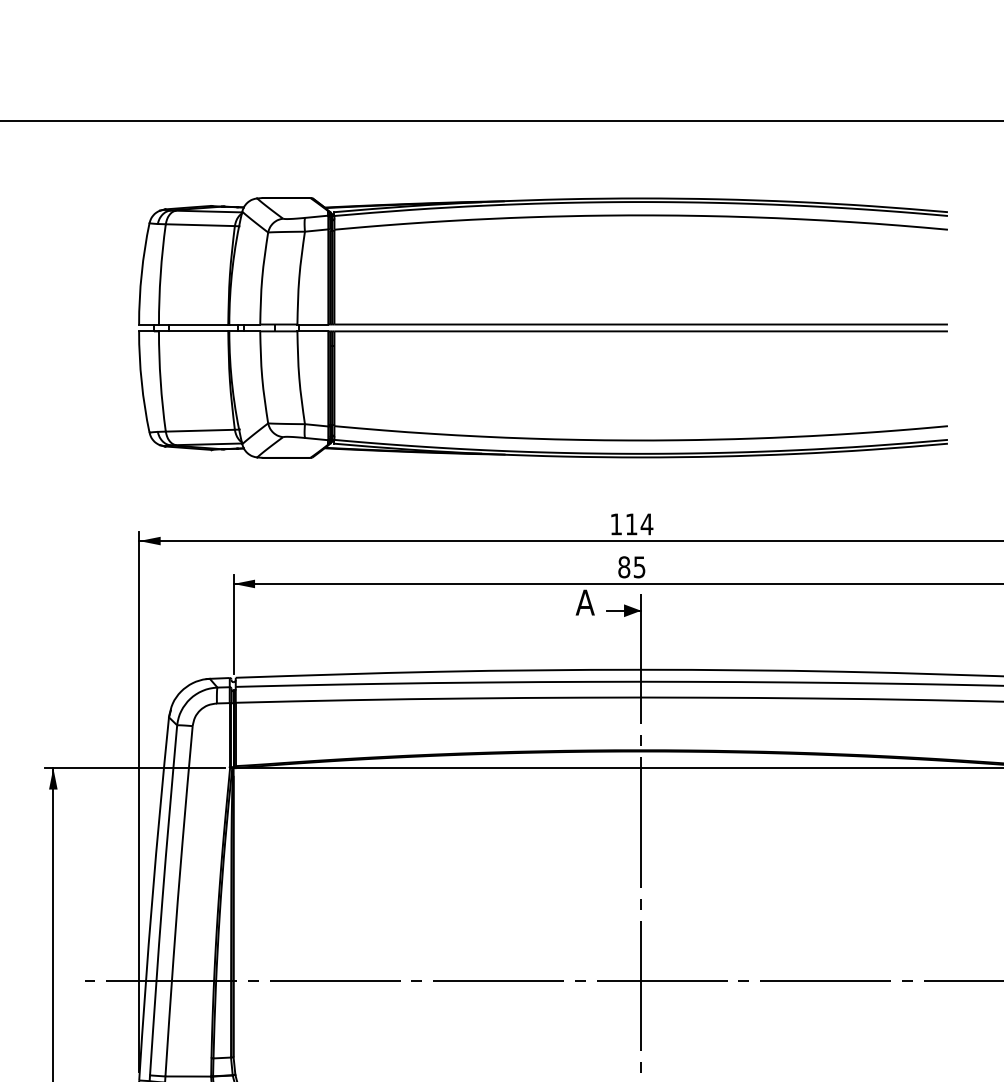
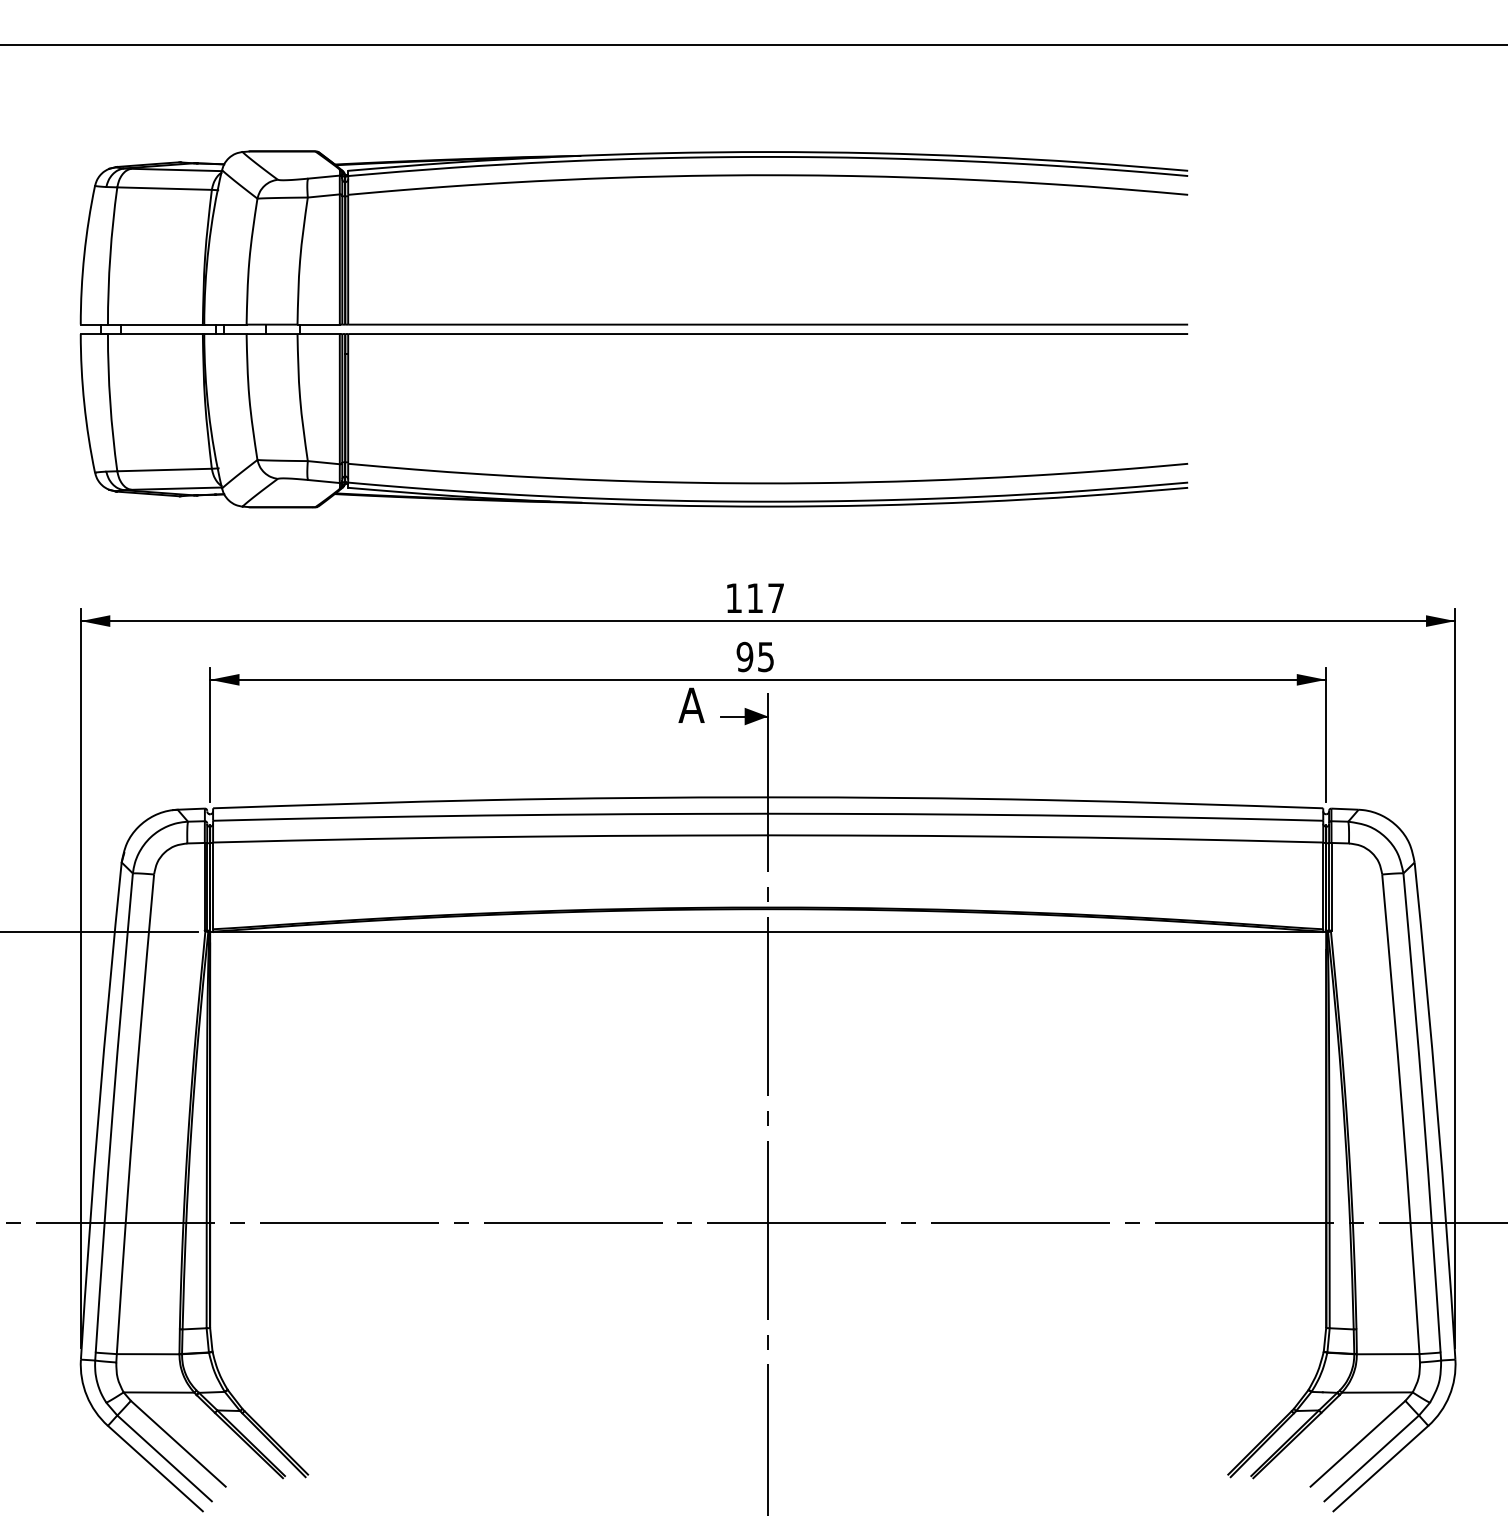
text: (646, 523) -> (775, 597), 114 -> 117
text: (623, 567) -> (744, 657), 85 -> 95

